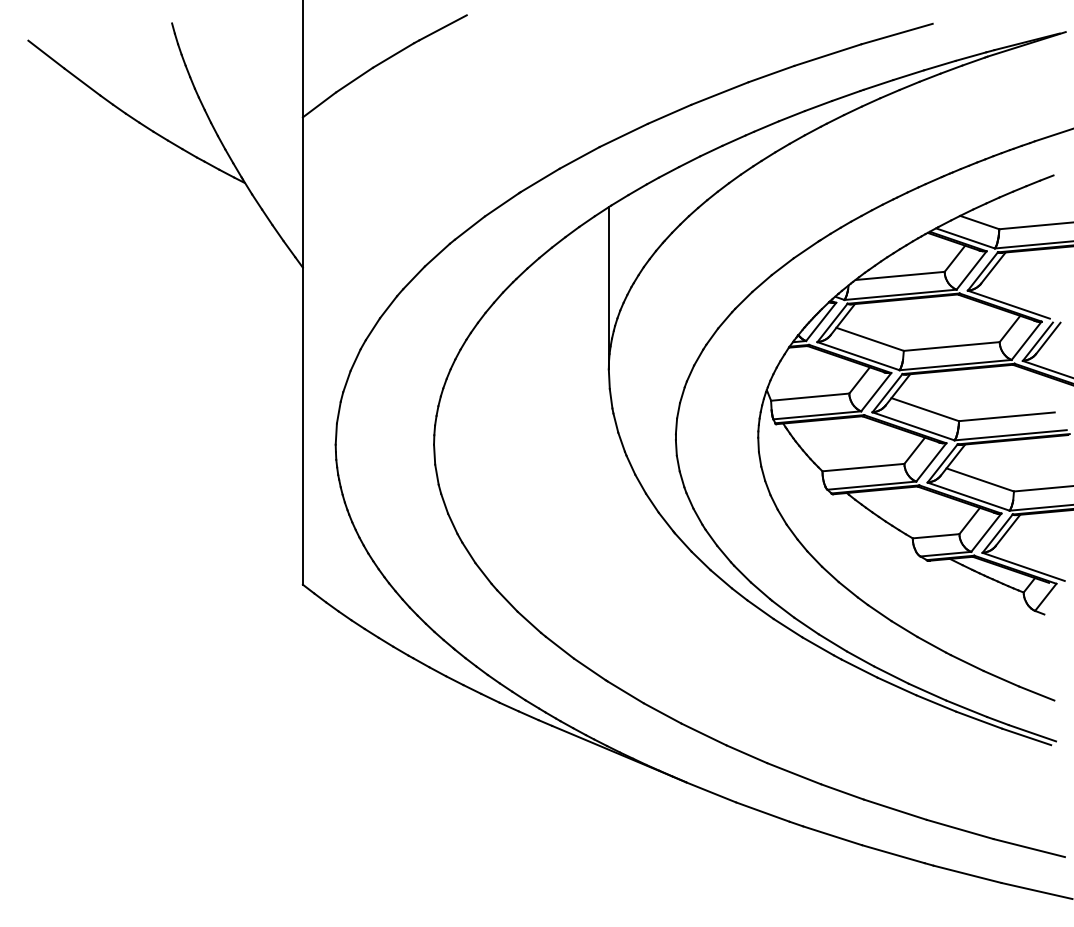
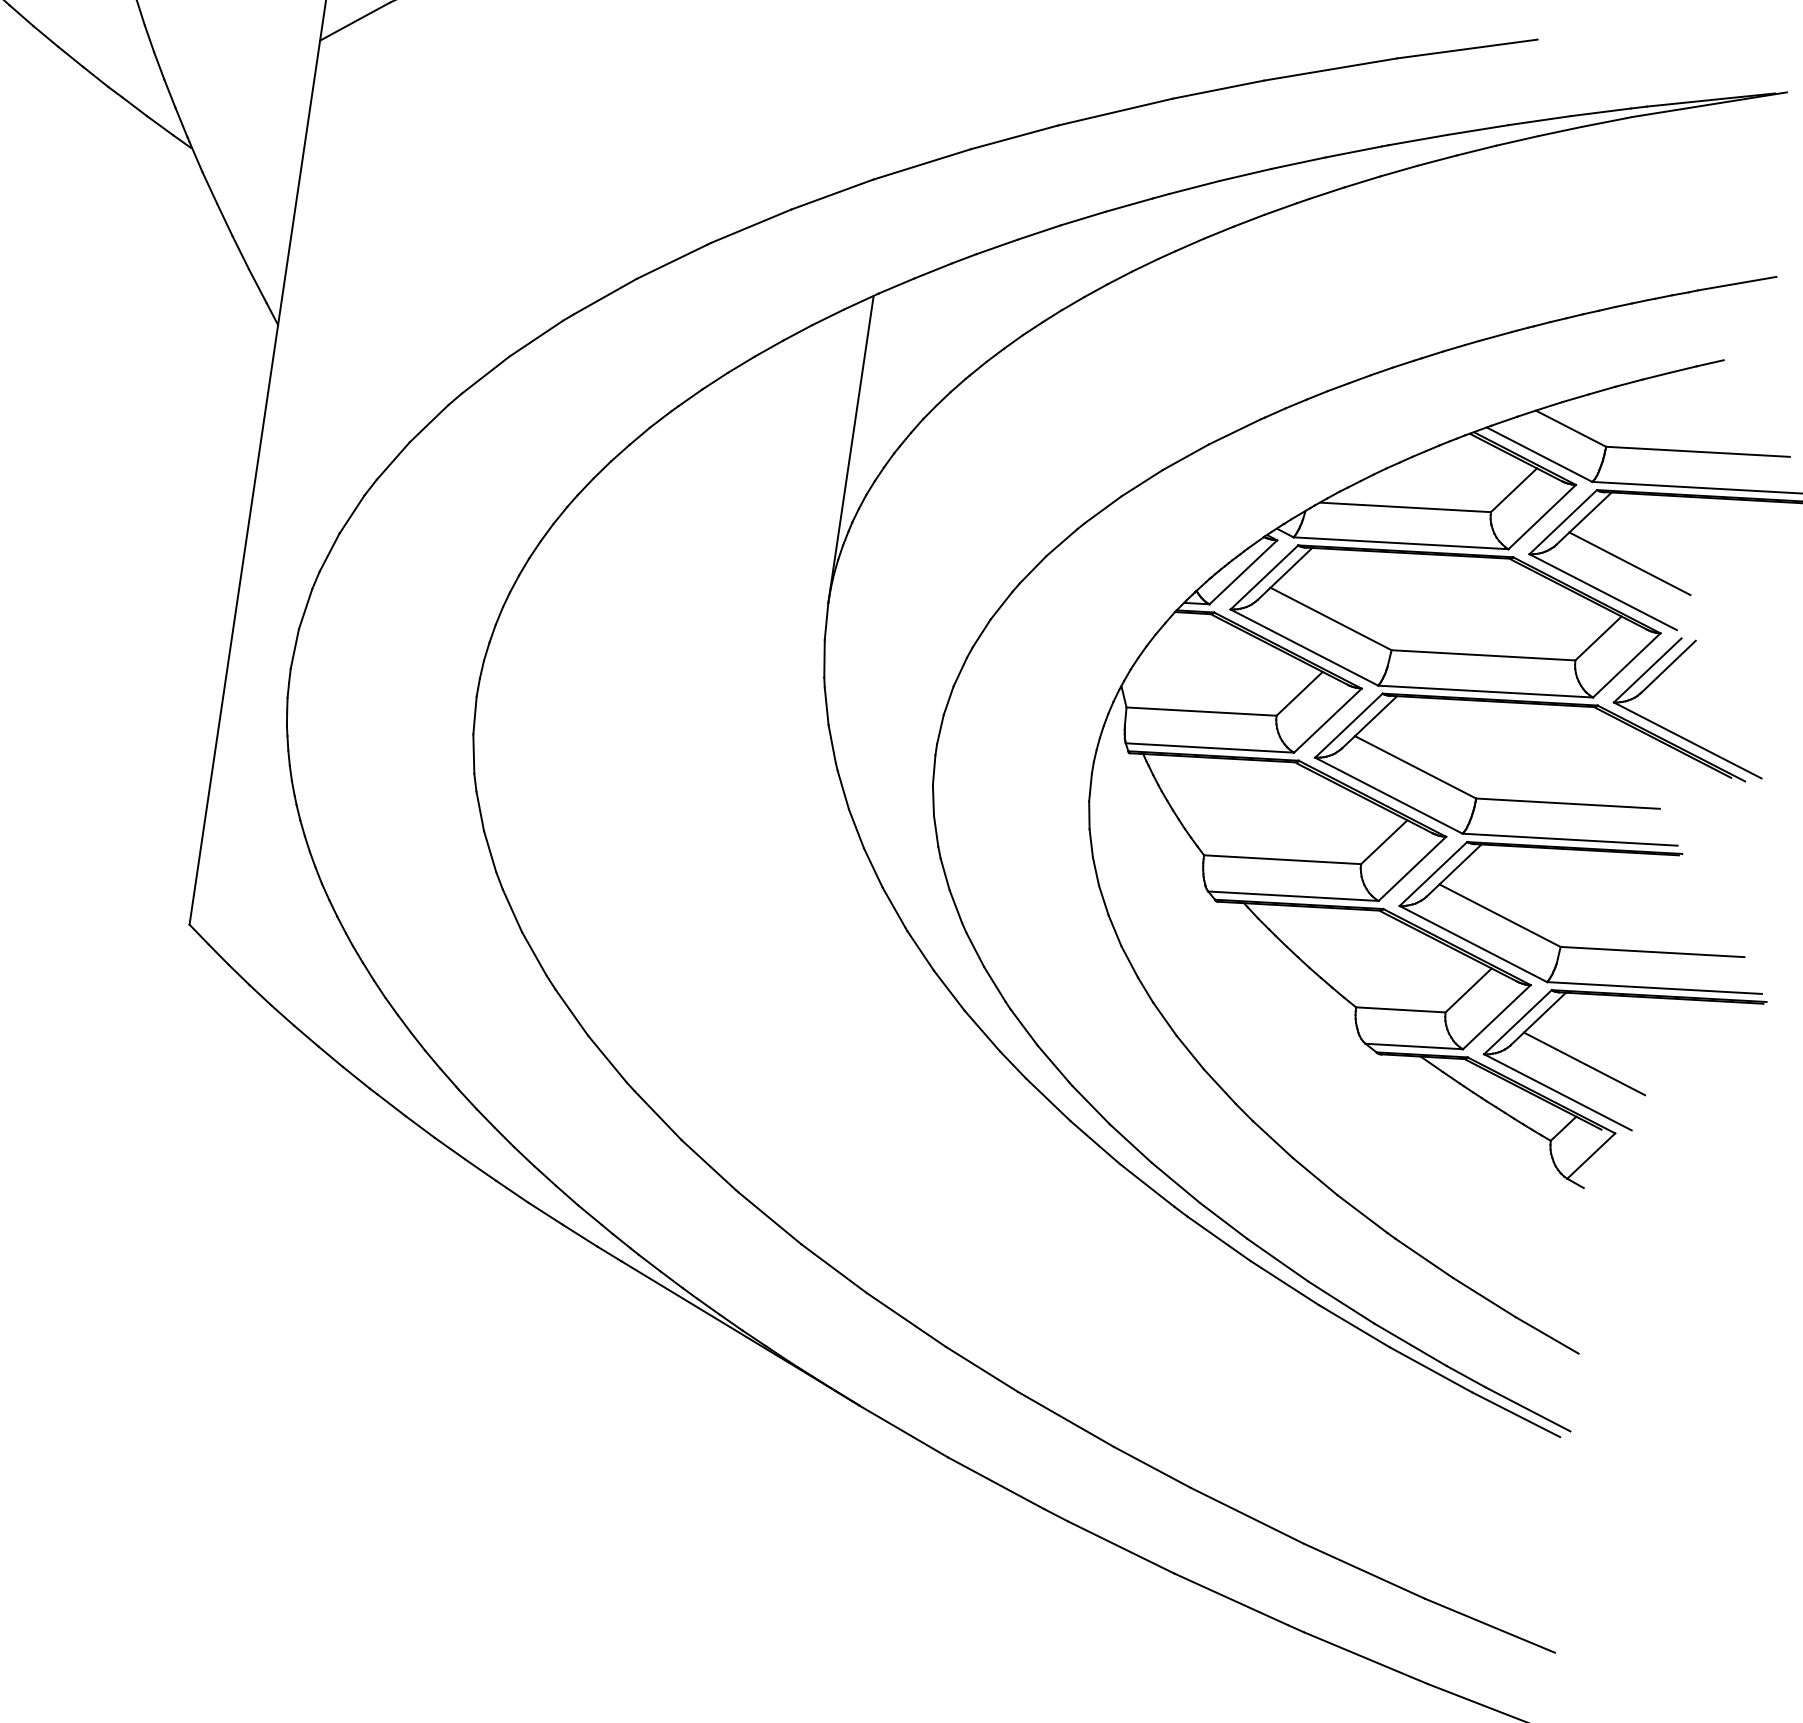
line: (1020, 287) -> (1629, 562), added
line: (1034, 549) -> (1583, 1062), added

